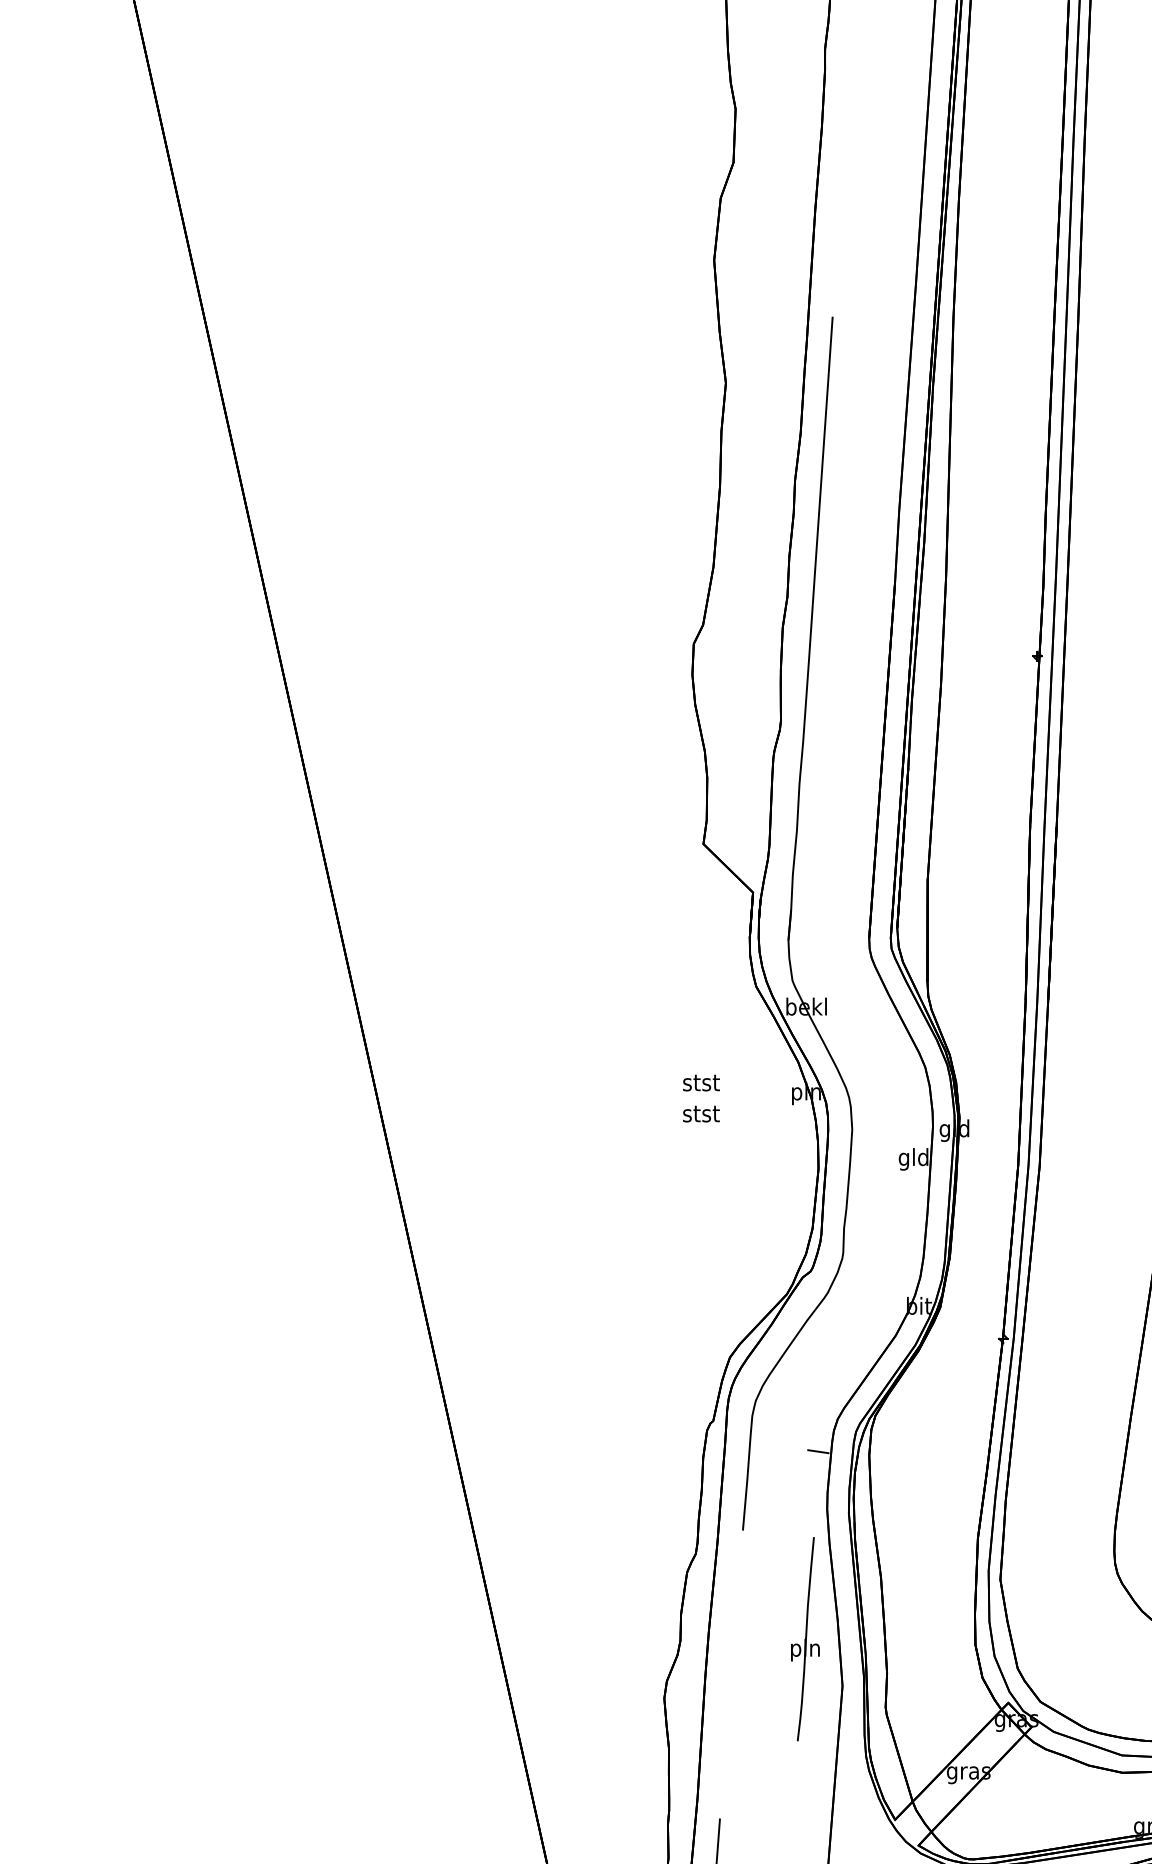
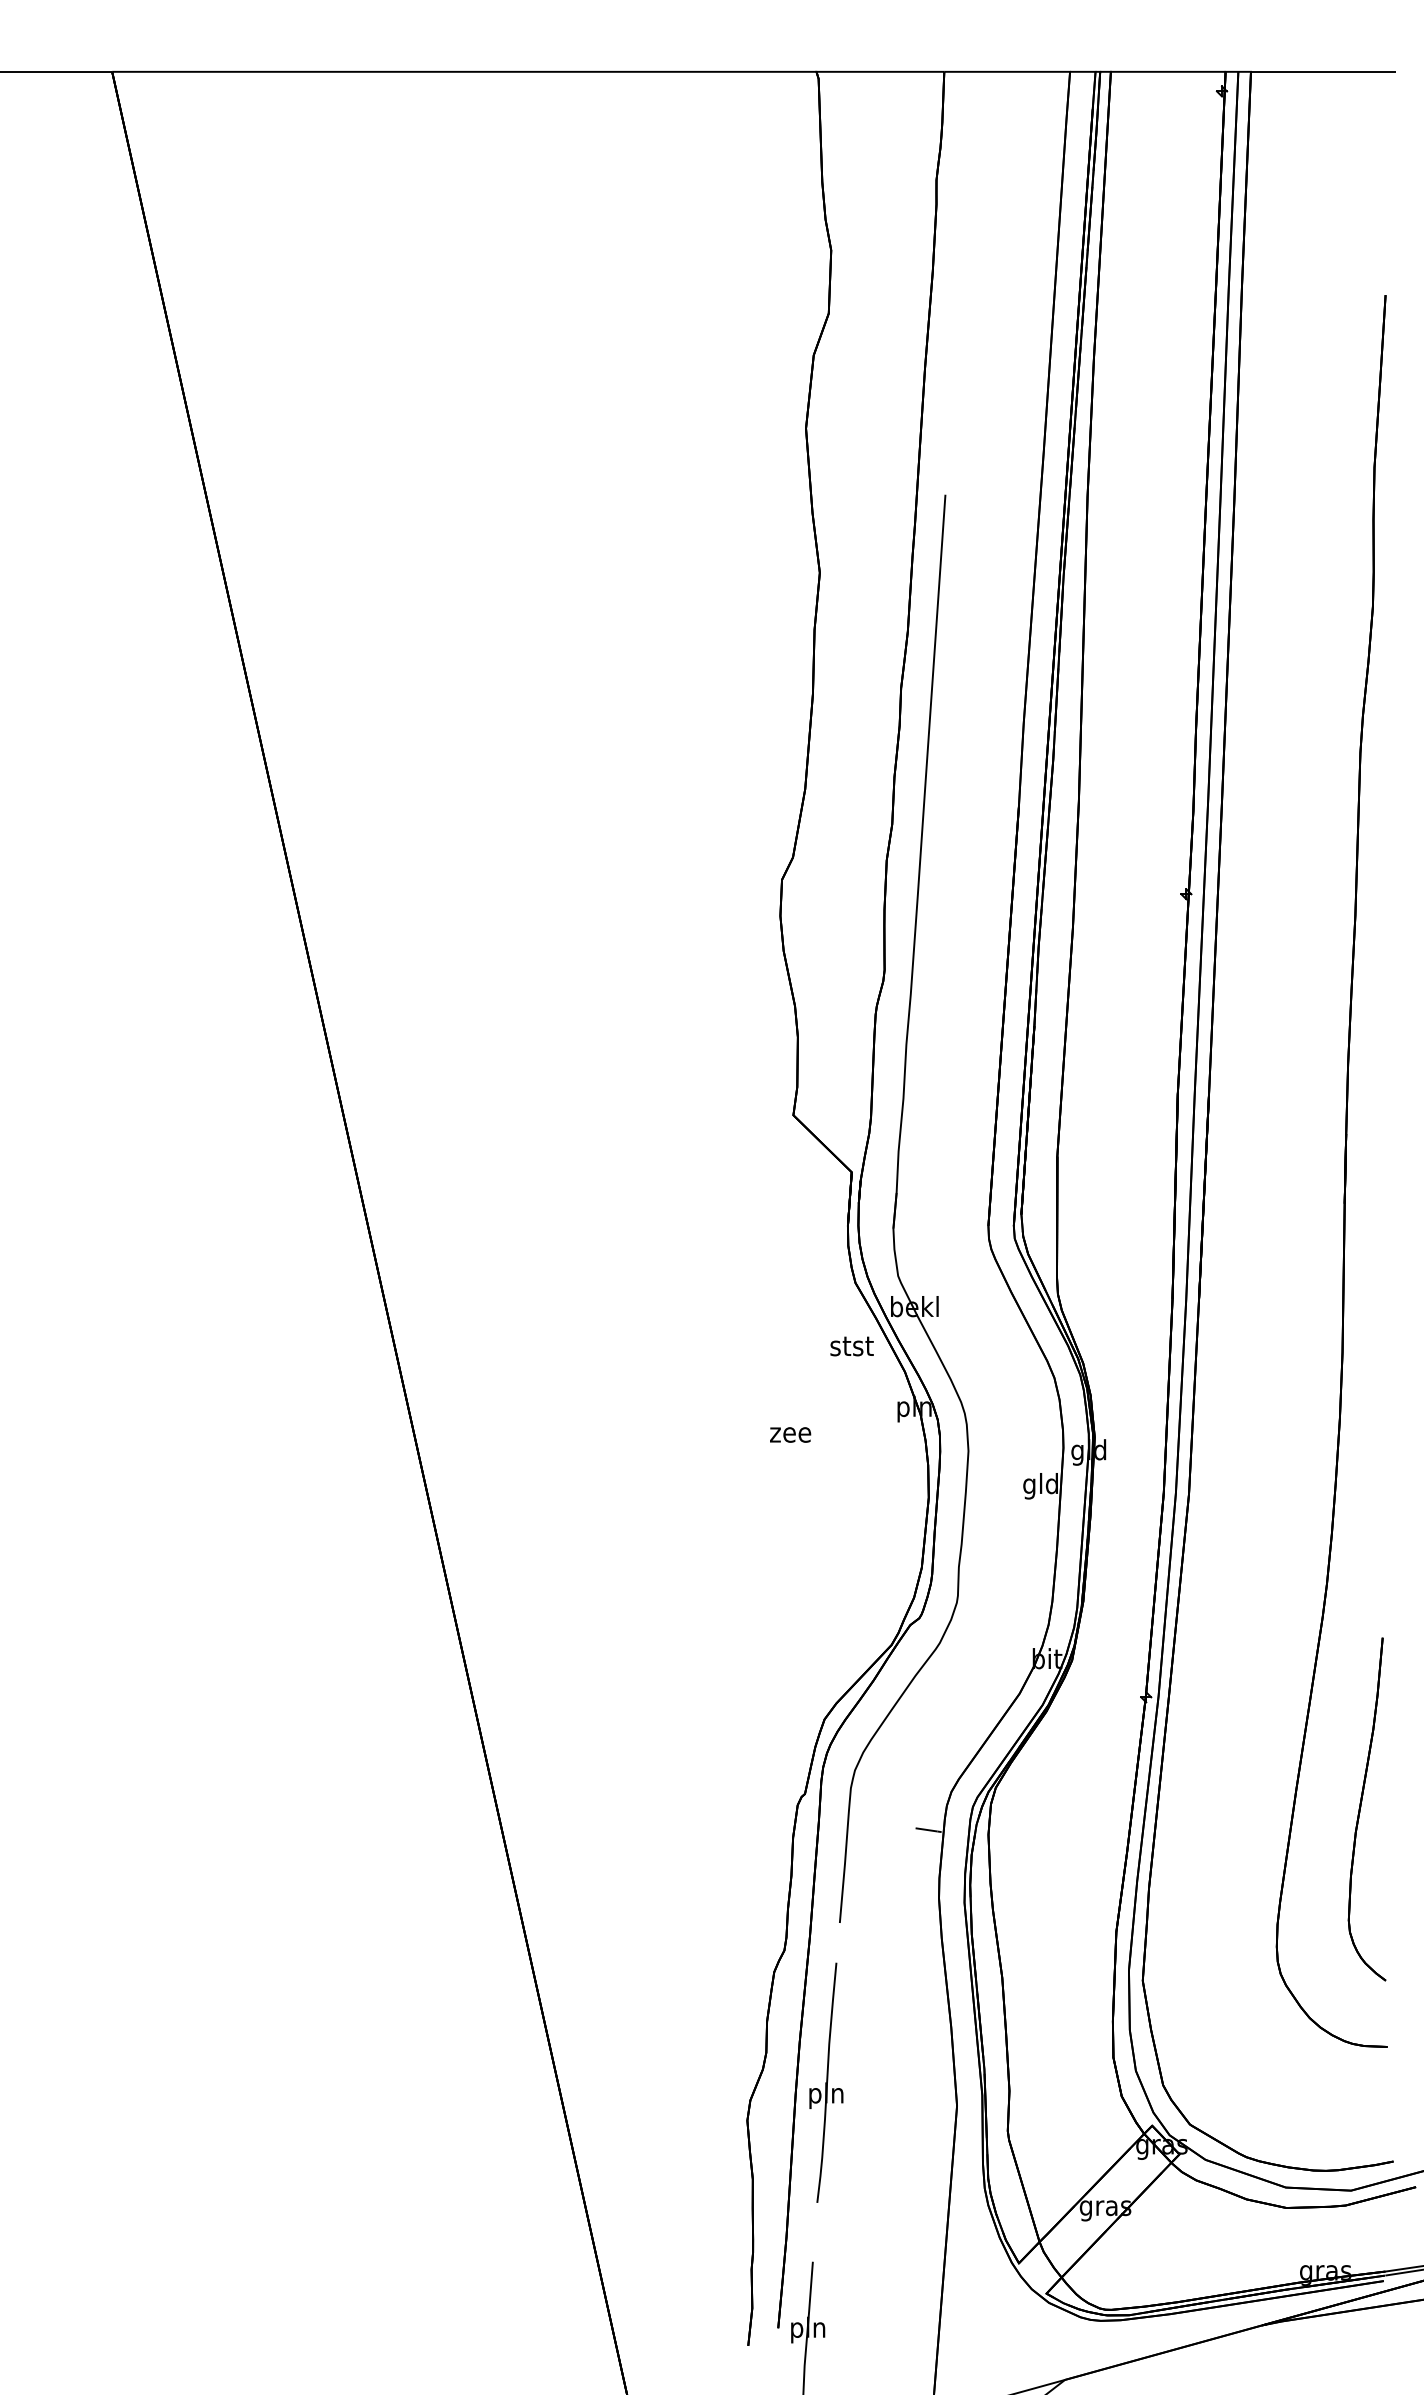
text: (700, 1083) -> (851, 1346), moved
text: (700, 1113) -> (790, 1432), stst -> zee
part: (805, 1638) -> (826, 2082), moved

